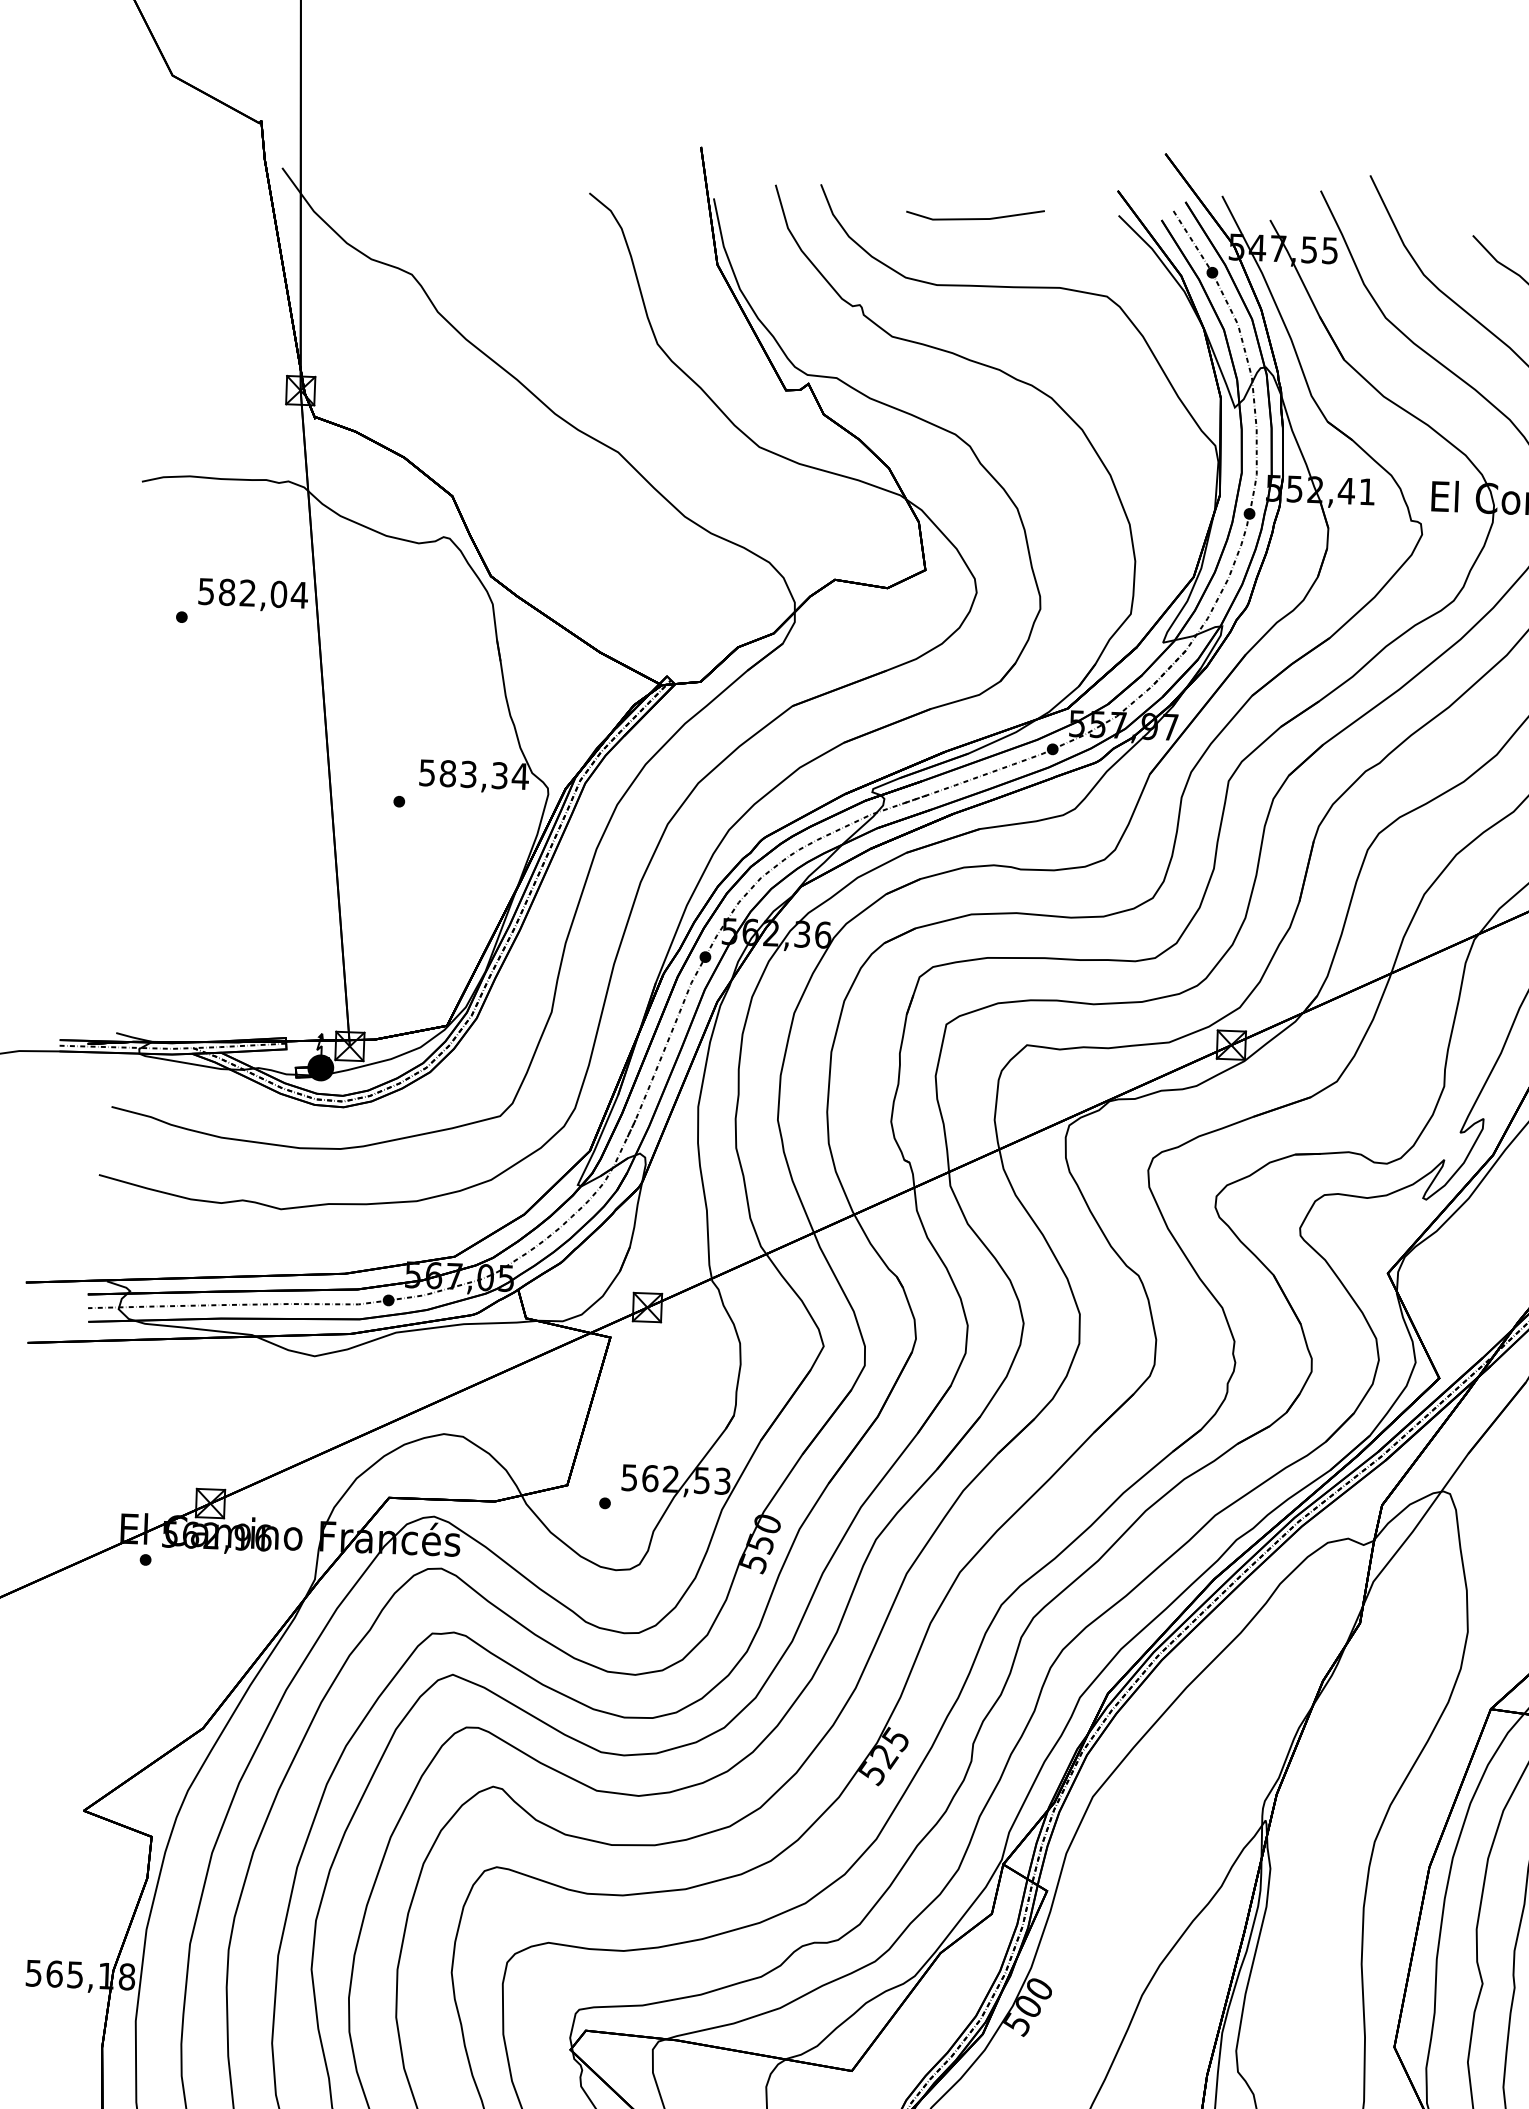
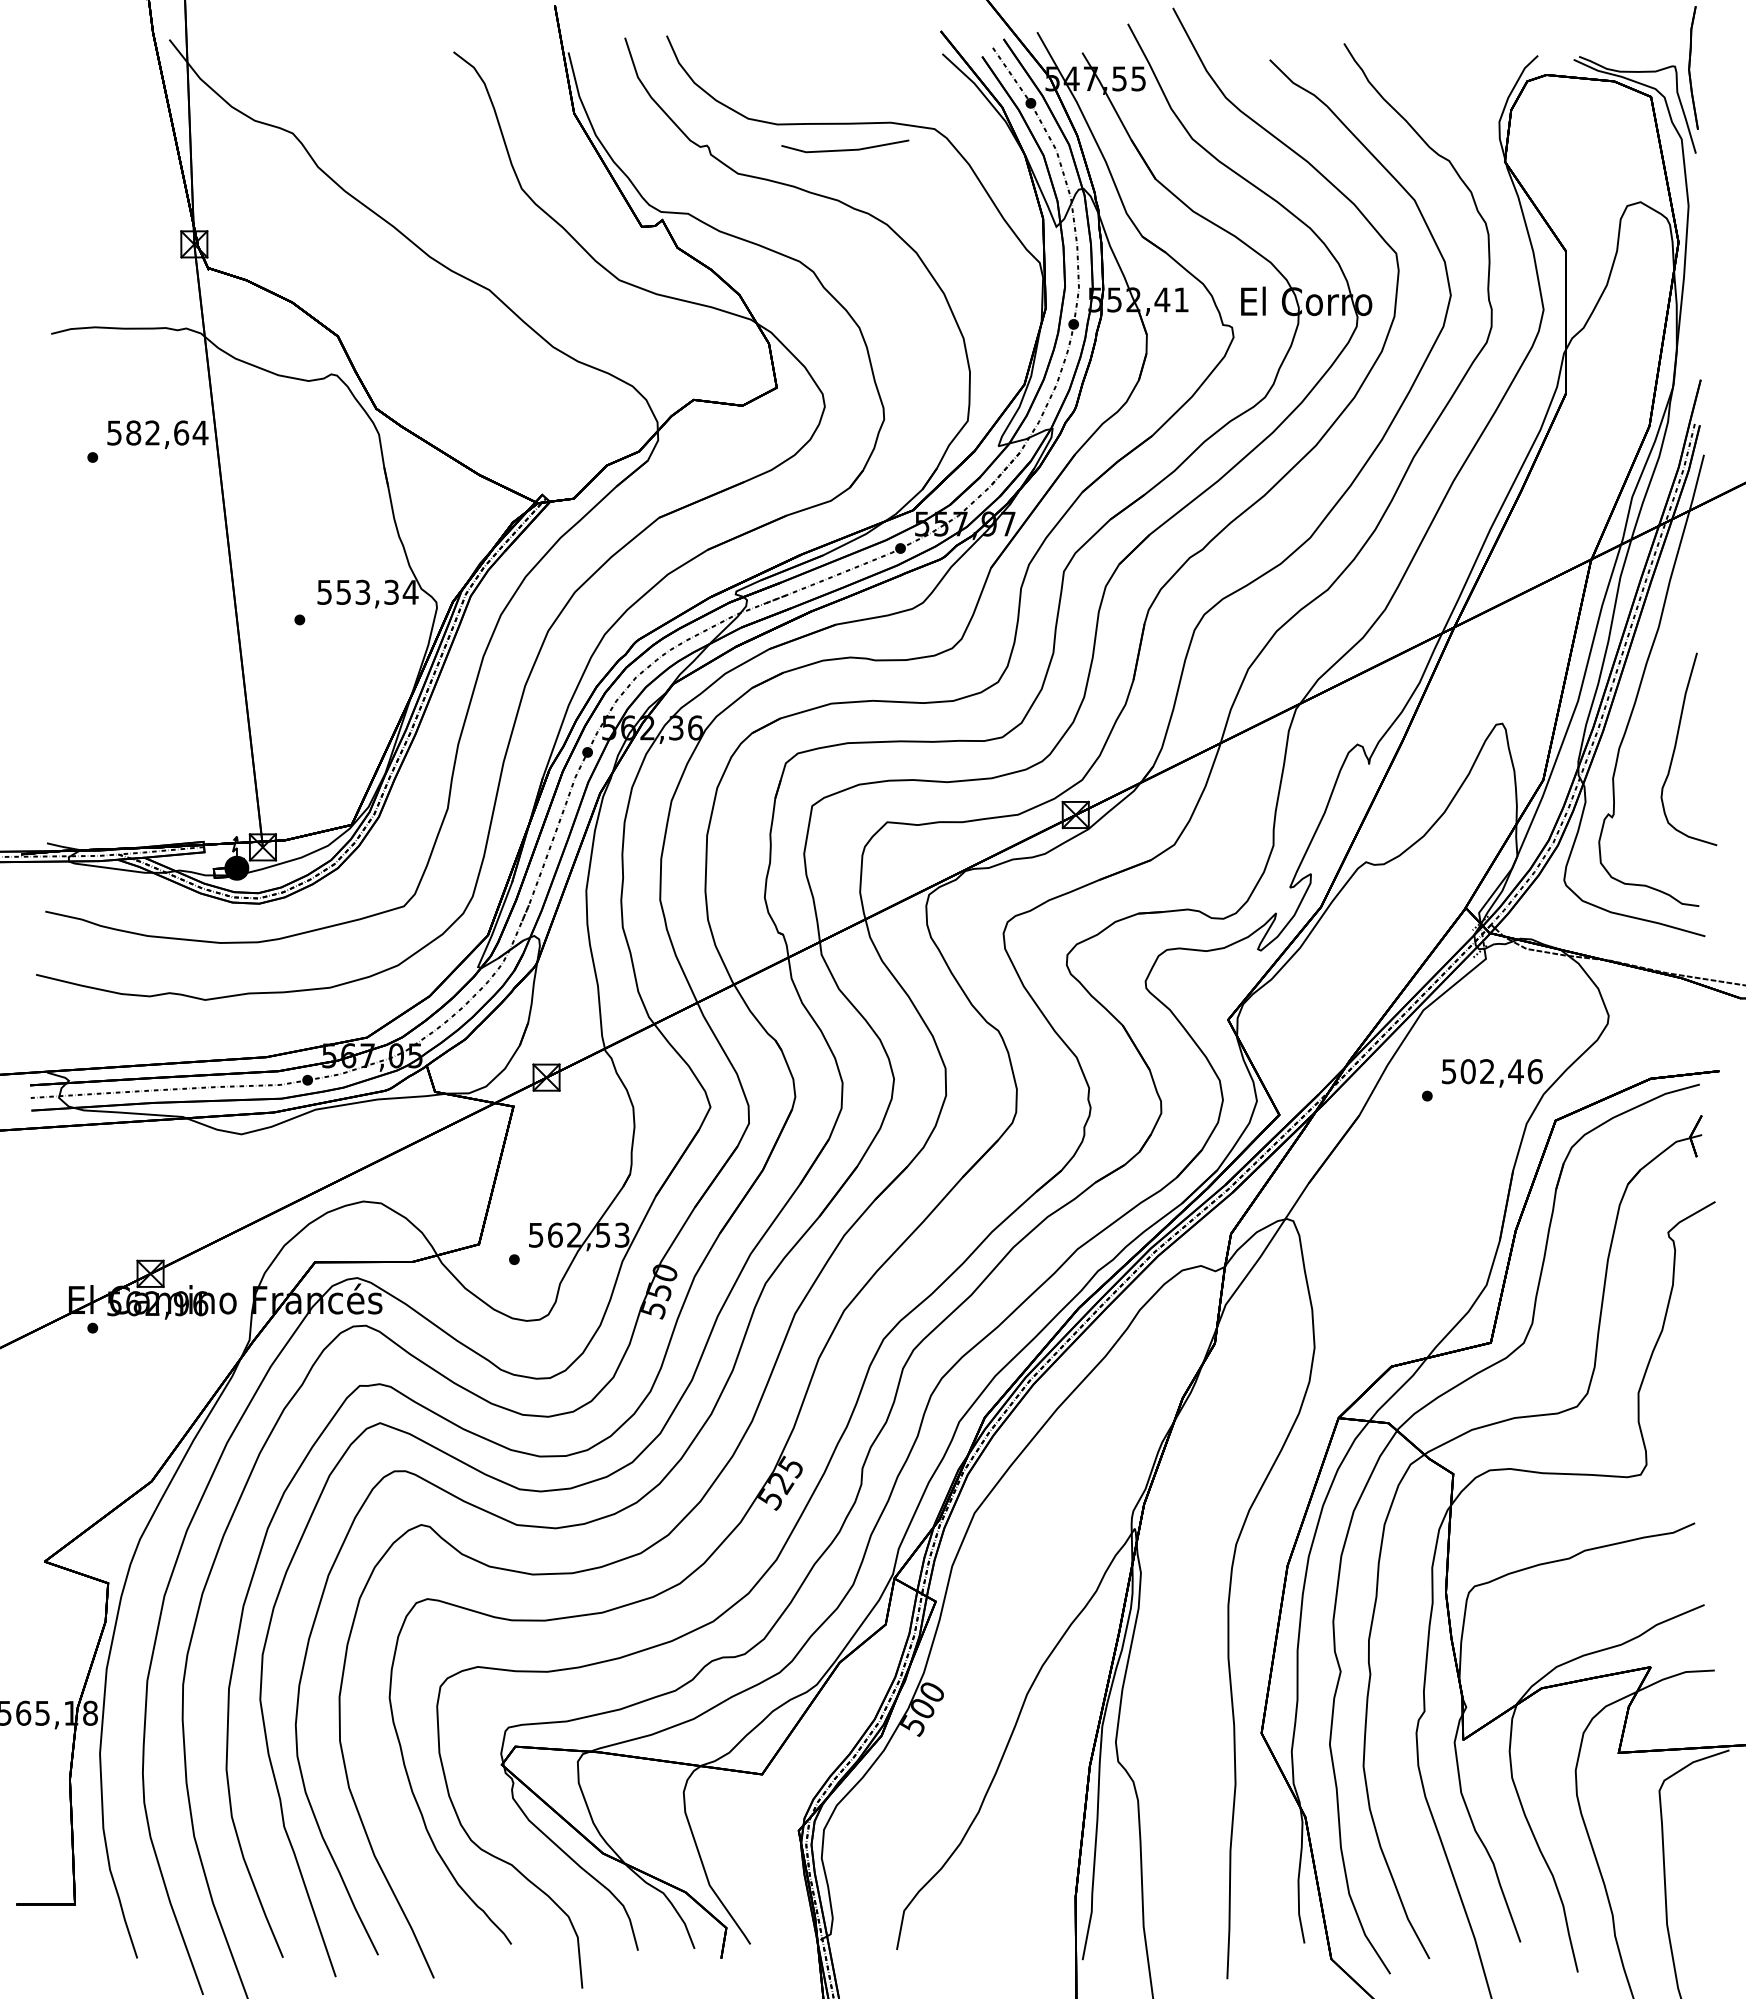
line: (975, 218) -> (845, 149), moved
text: (278, 593) -> (181, 432), 582,04 -> 582,64
text: (447, 772) -> (343, 591), 583,34 -> 553,34

